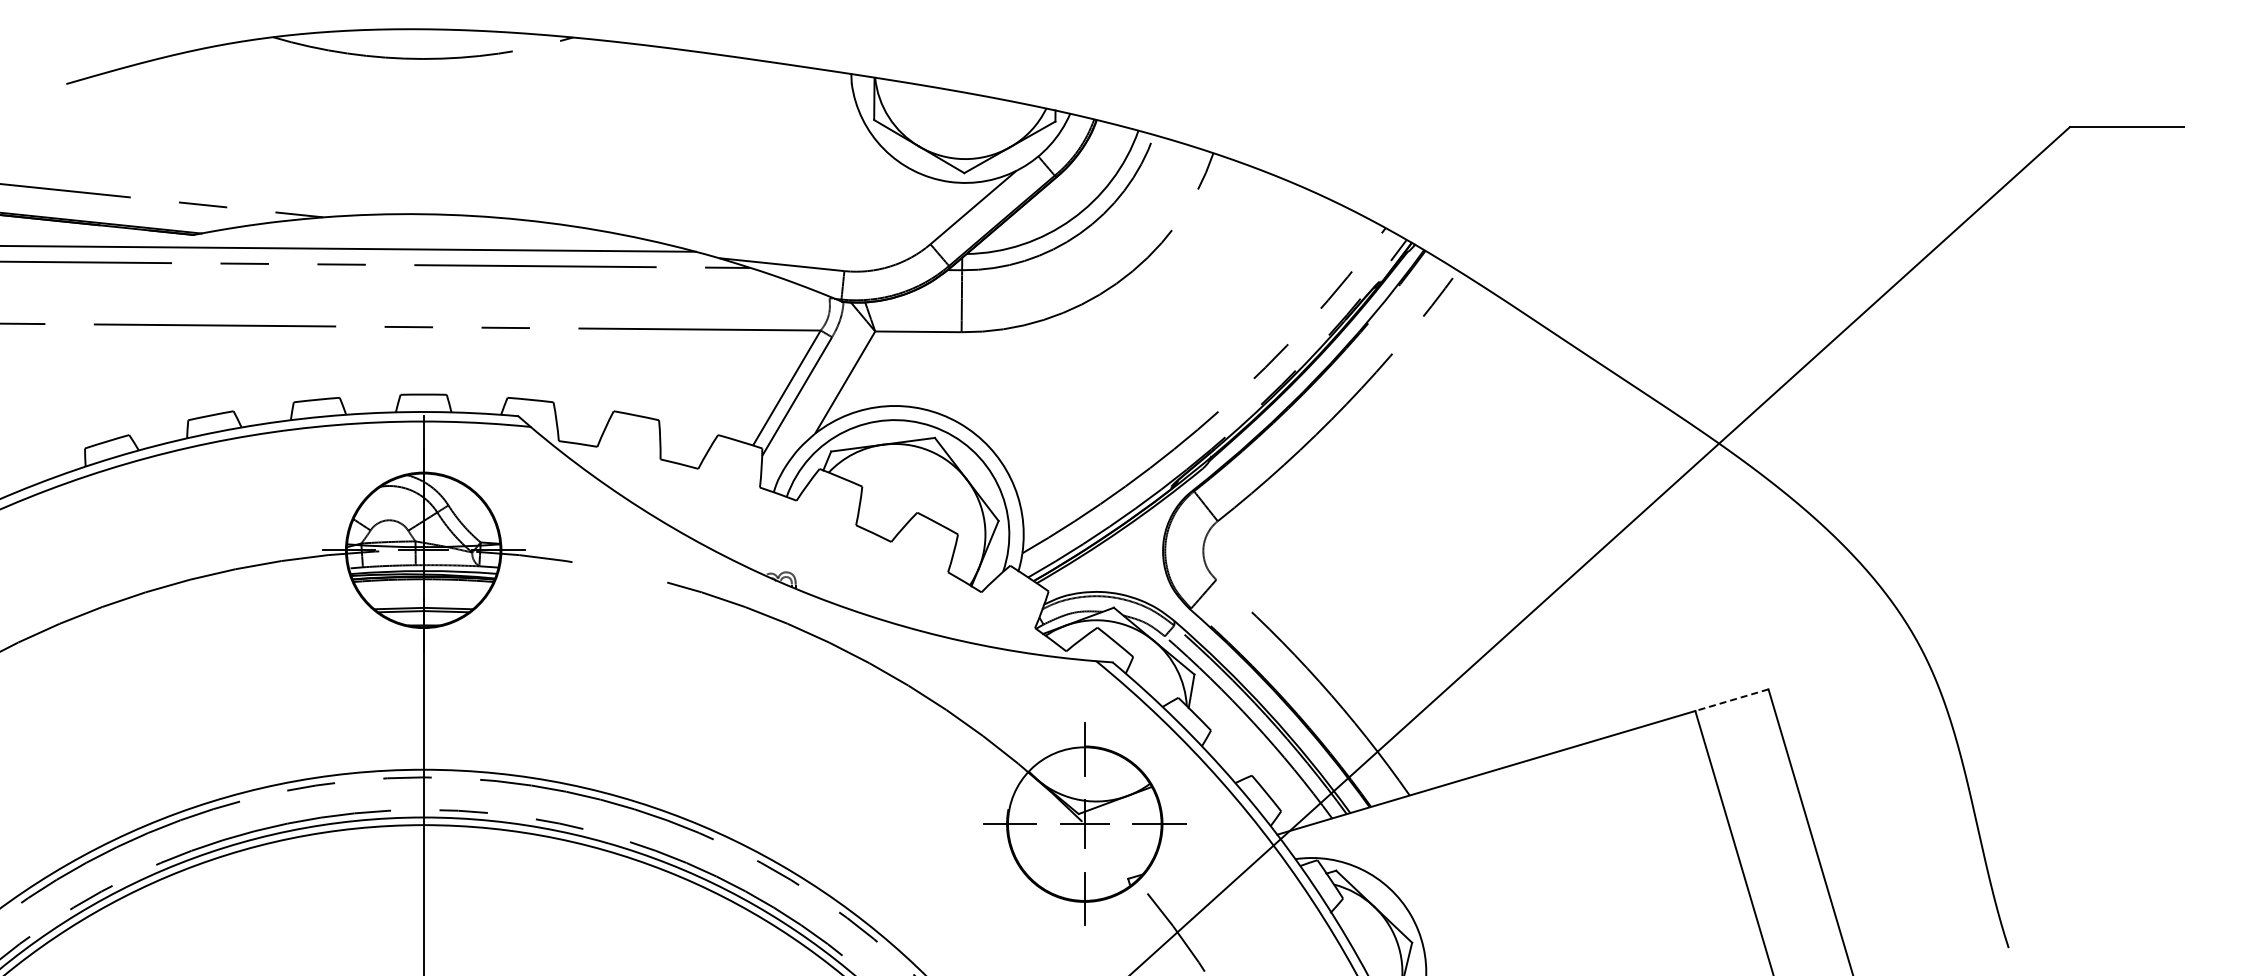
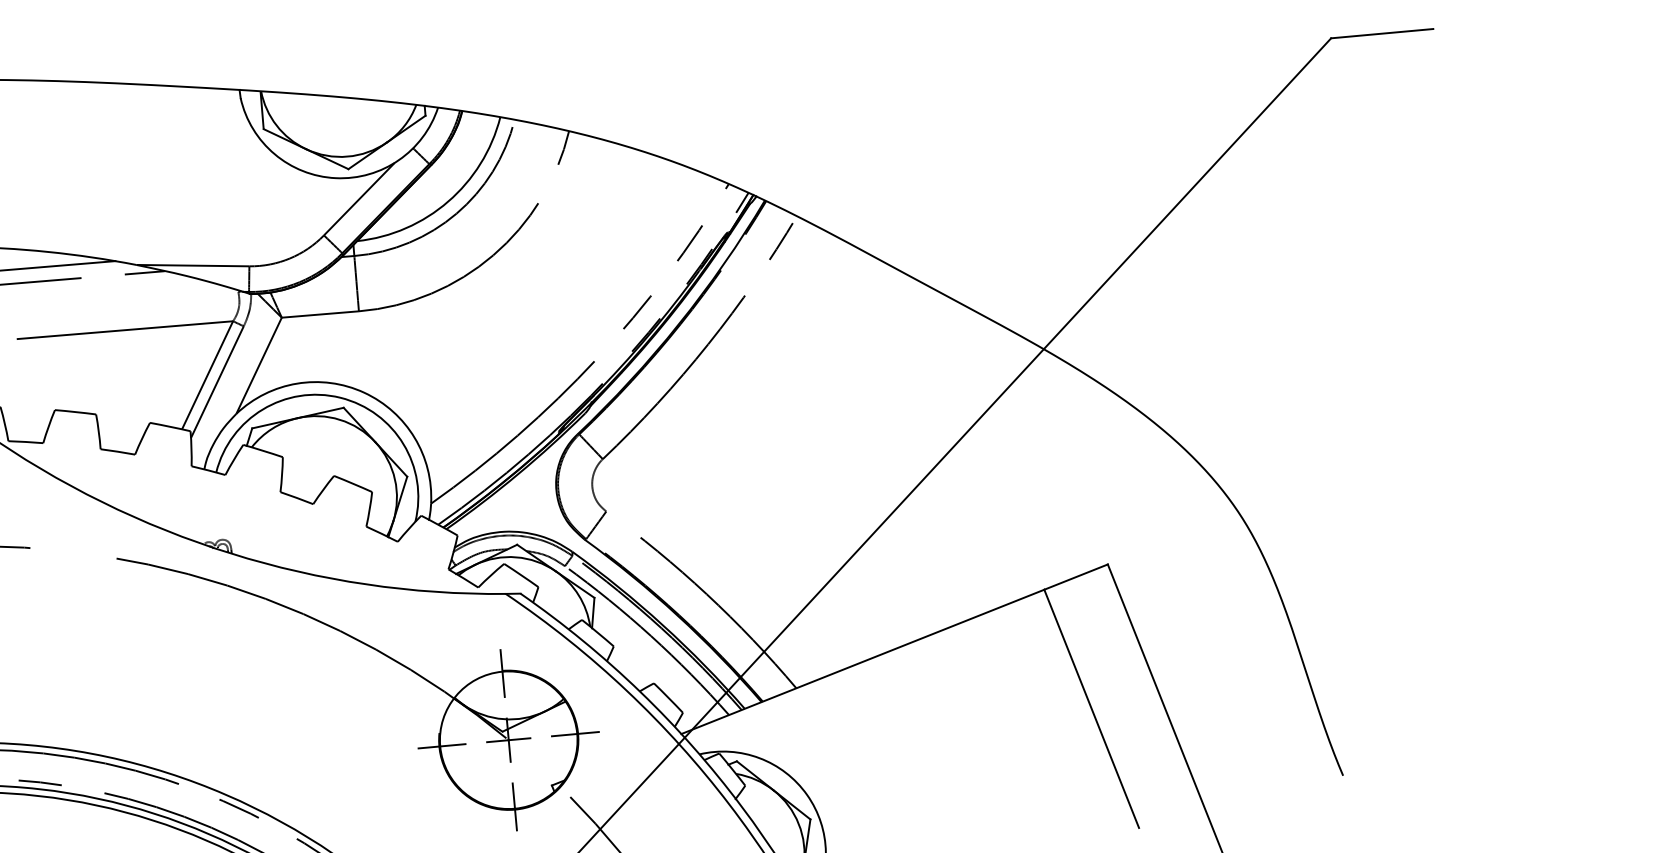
line: (1731, 700) -> (1075, 577), dashed -> solid

